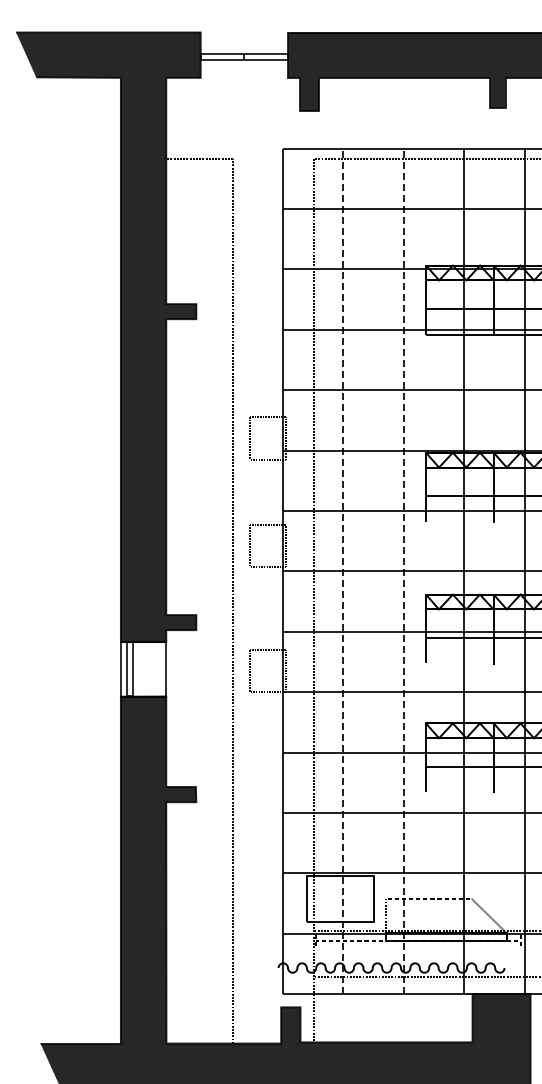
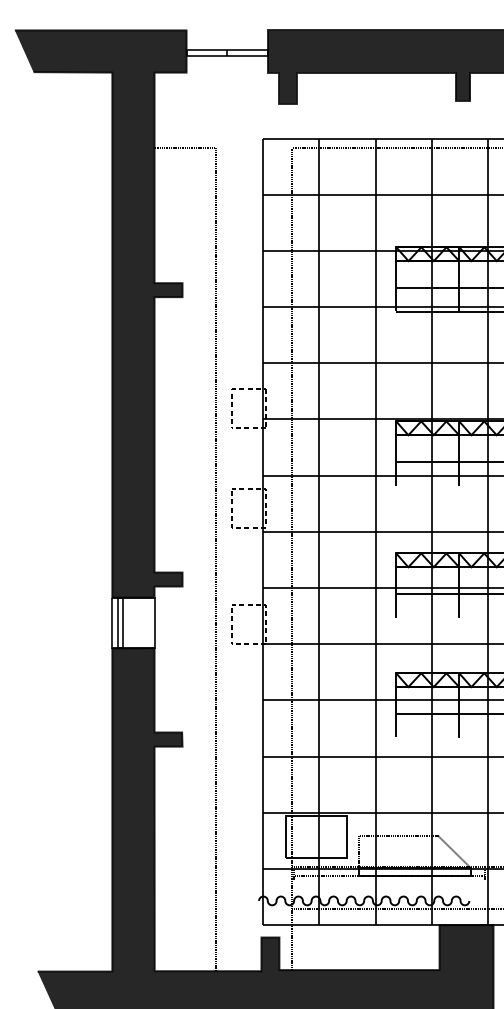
line: (343, 571) -> (319, 531), dashed -> solid
line: (403, 571) -> (375, 531), dashed -> solid

